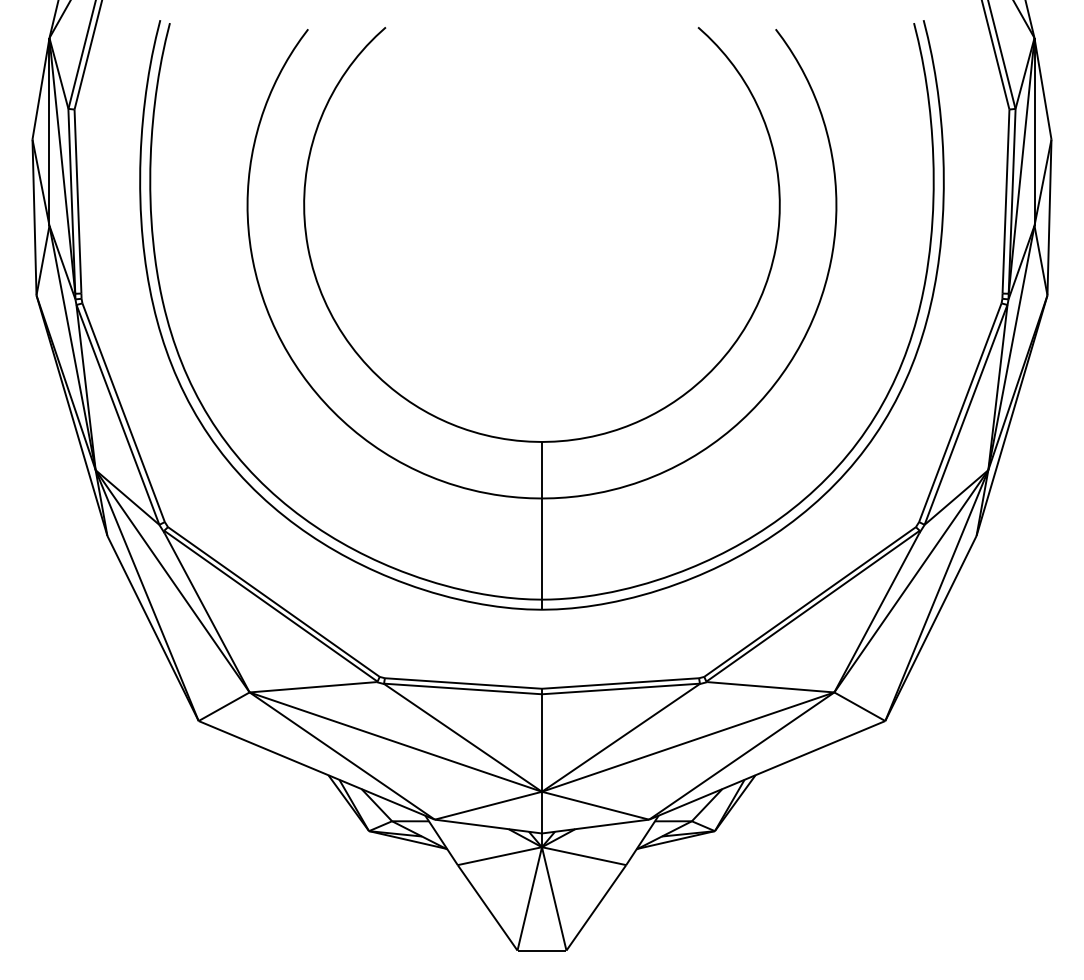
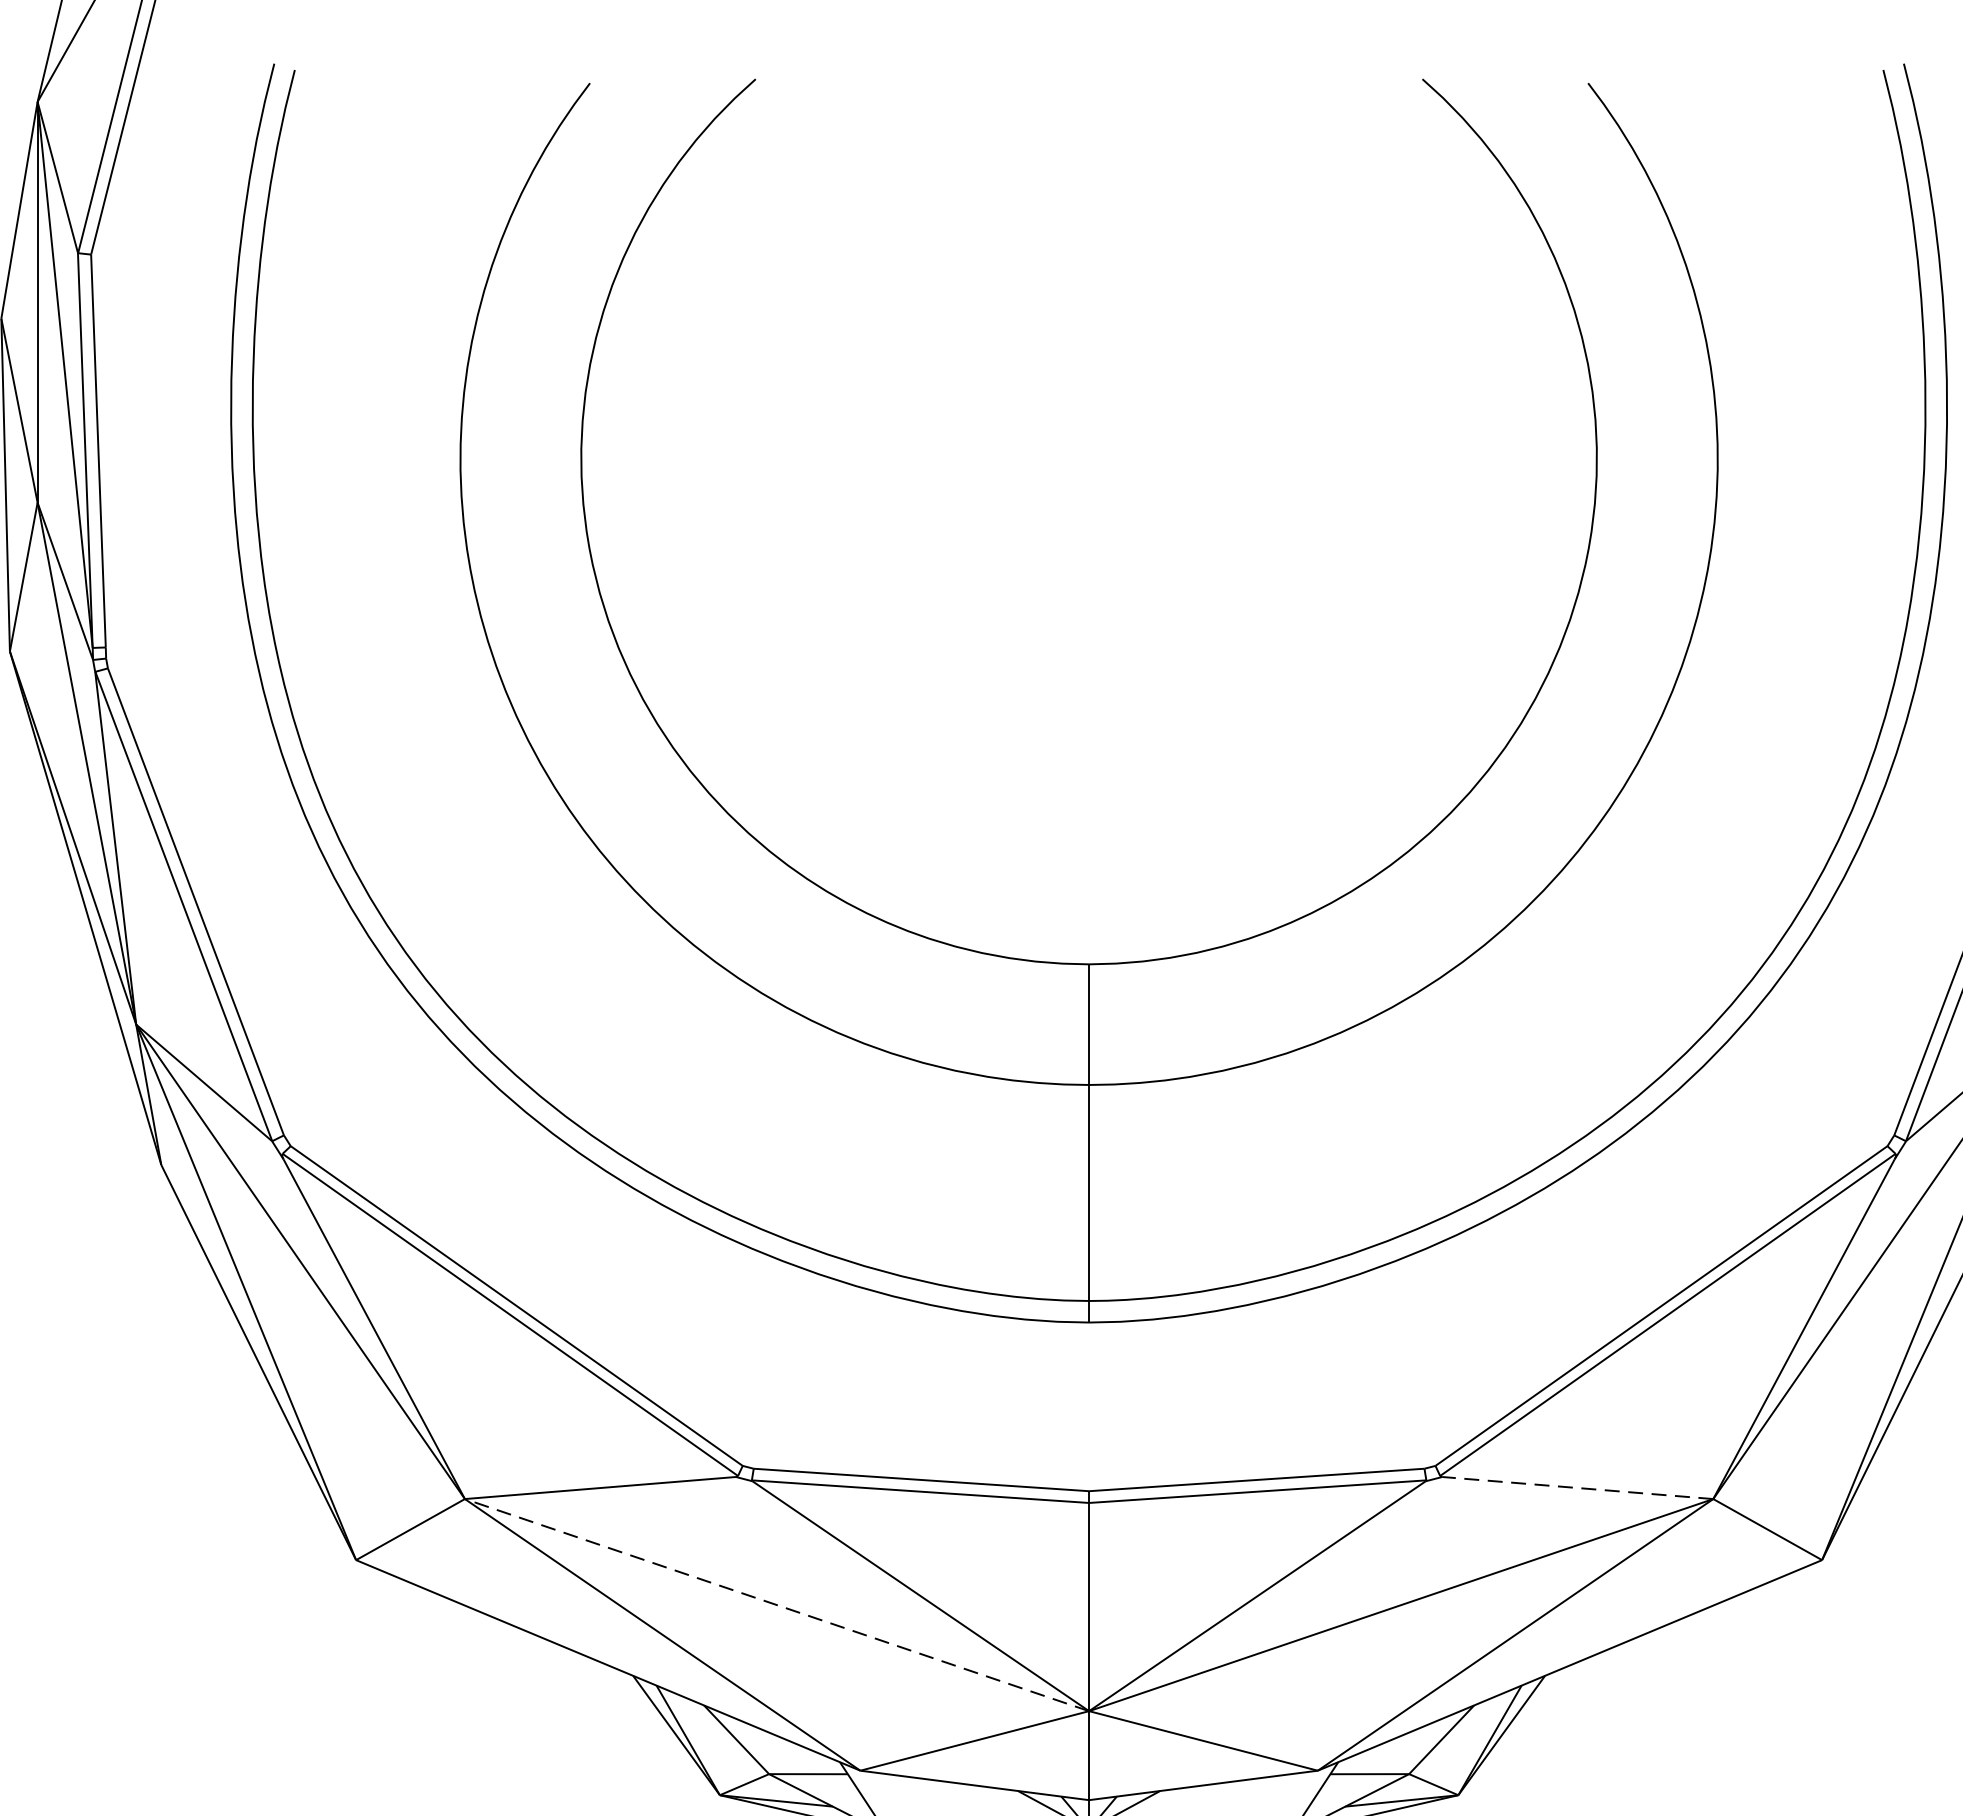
line: (770, 687) -> (1576, 1488), solid -> dashed
line: (395, 741) -> (776, 1603), solid -> dashed

